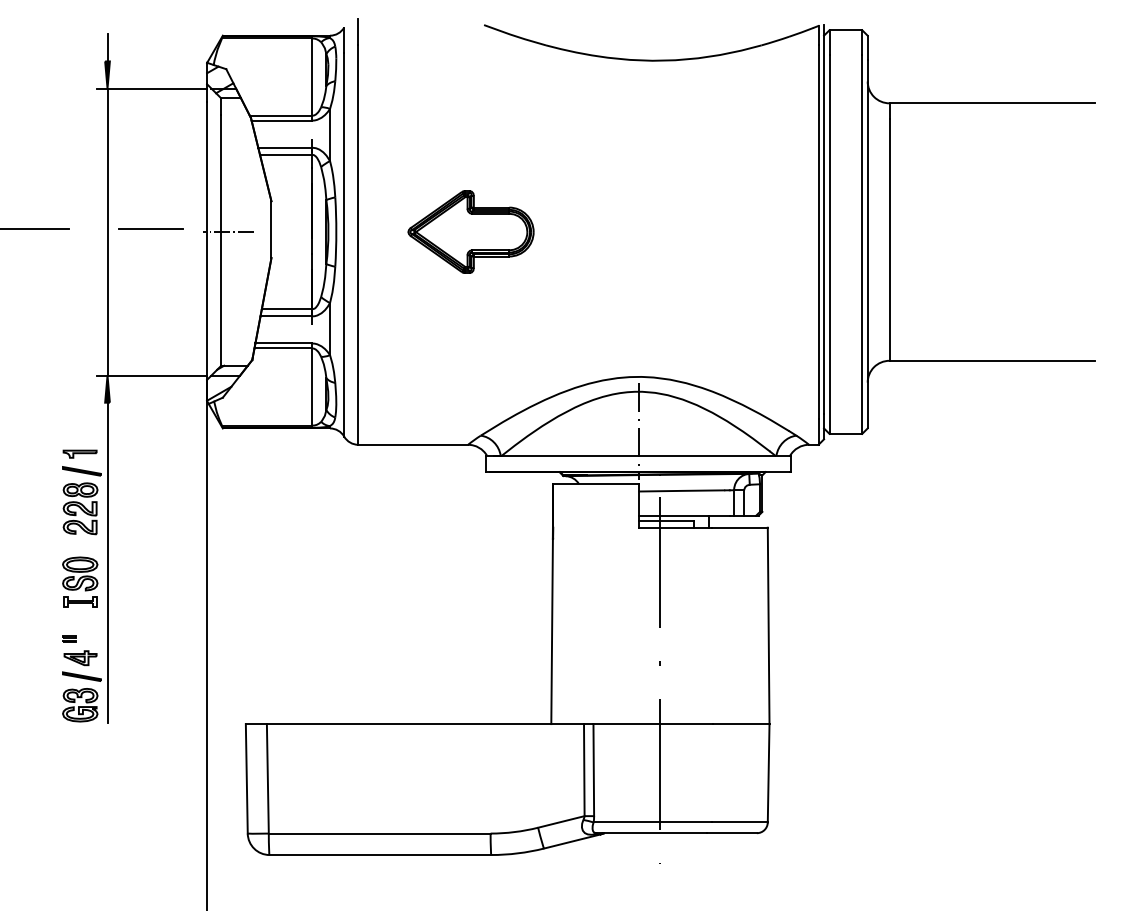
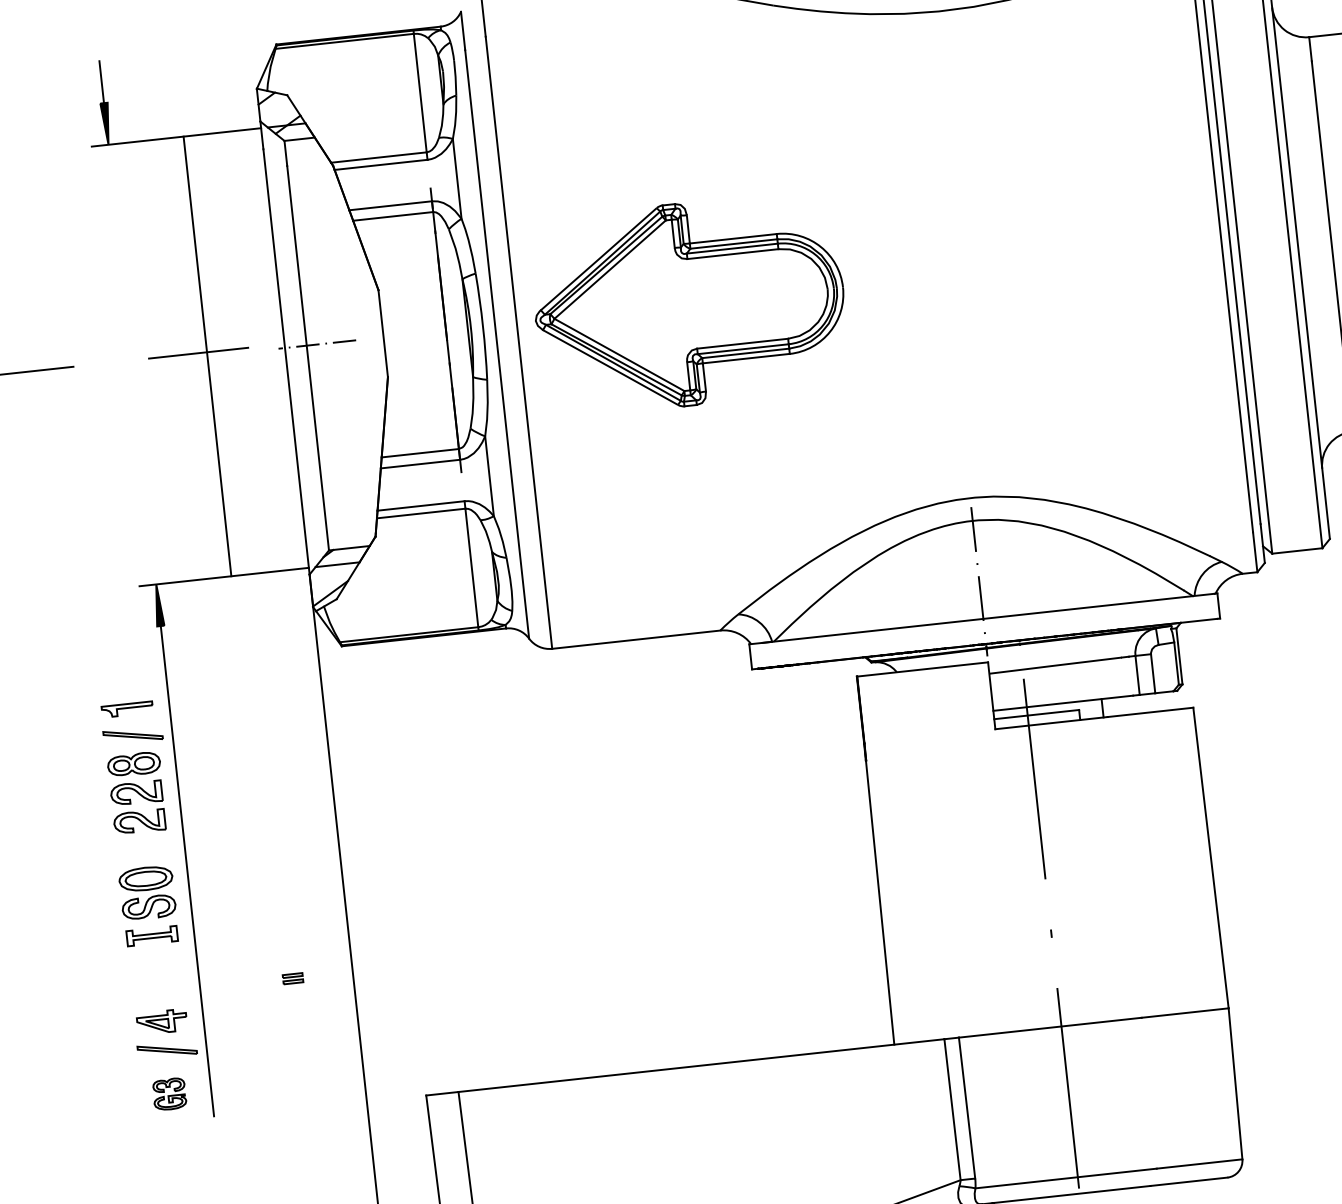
line: (107, 231) -> (207, 355), moved
part: (470, 231) -> (688, 303), size x1.6
part: (69, 638) -> (293, 977), moved
part: (80, 705) -> (169, 1094), size x0.6

